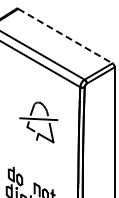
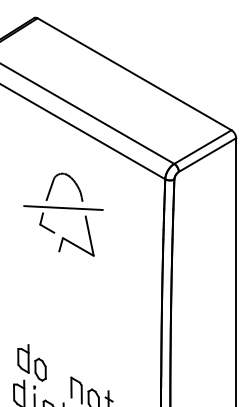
line: (65, 36) -> (134, 74), dashed -> solid
part: (38, 122) -> (62, 214), moved

